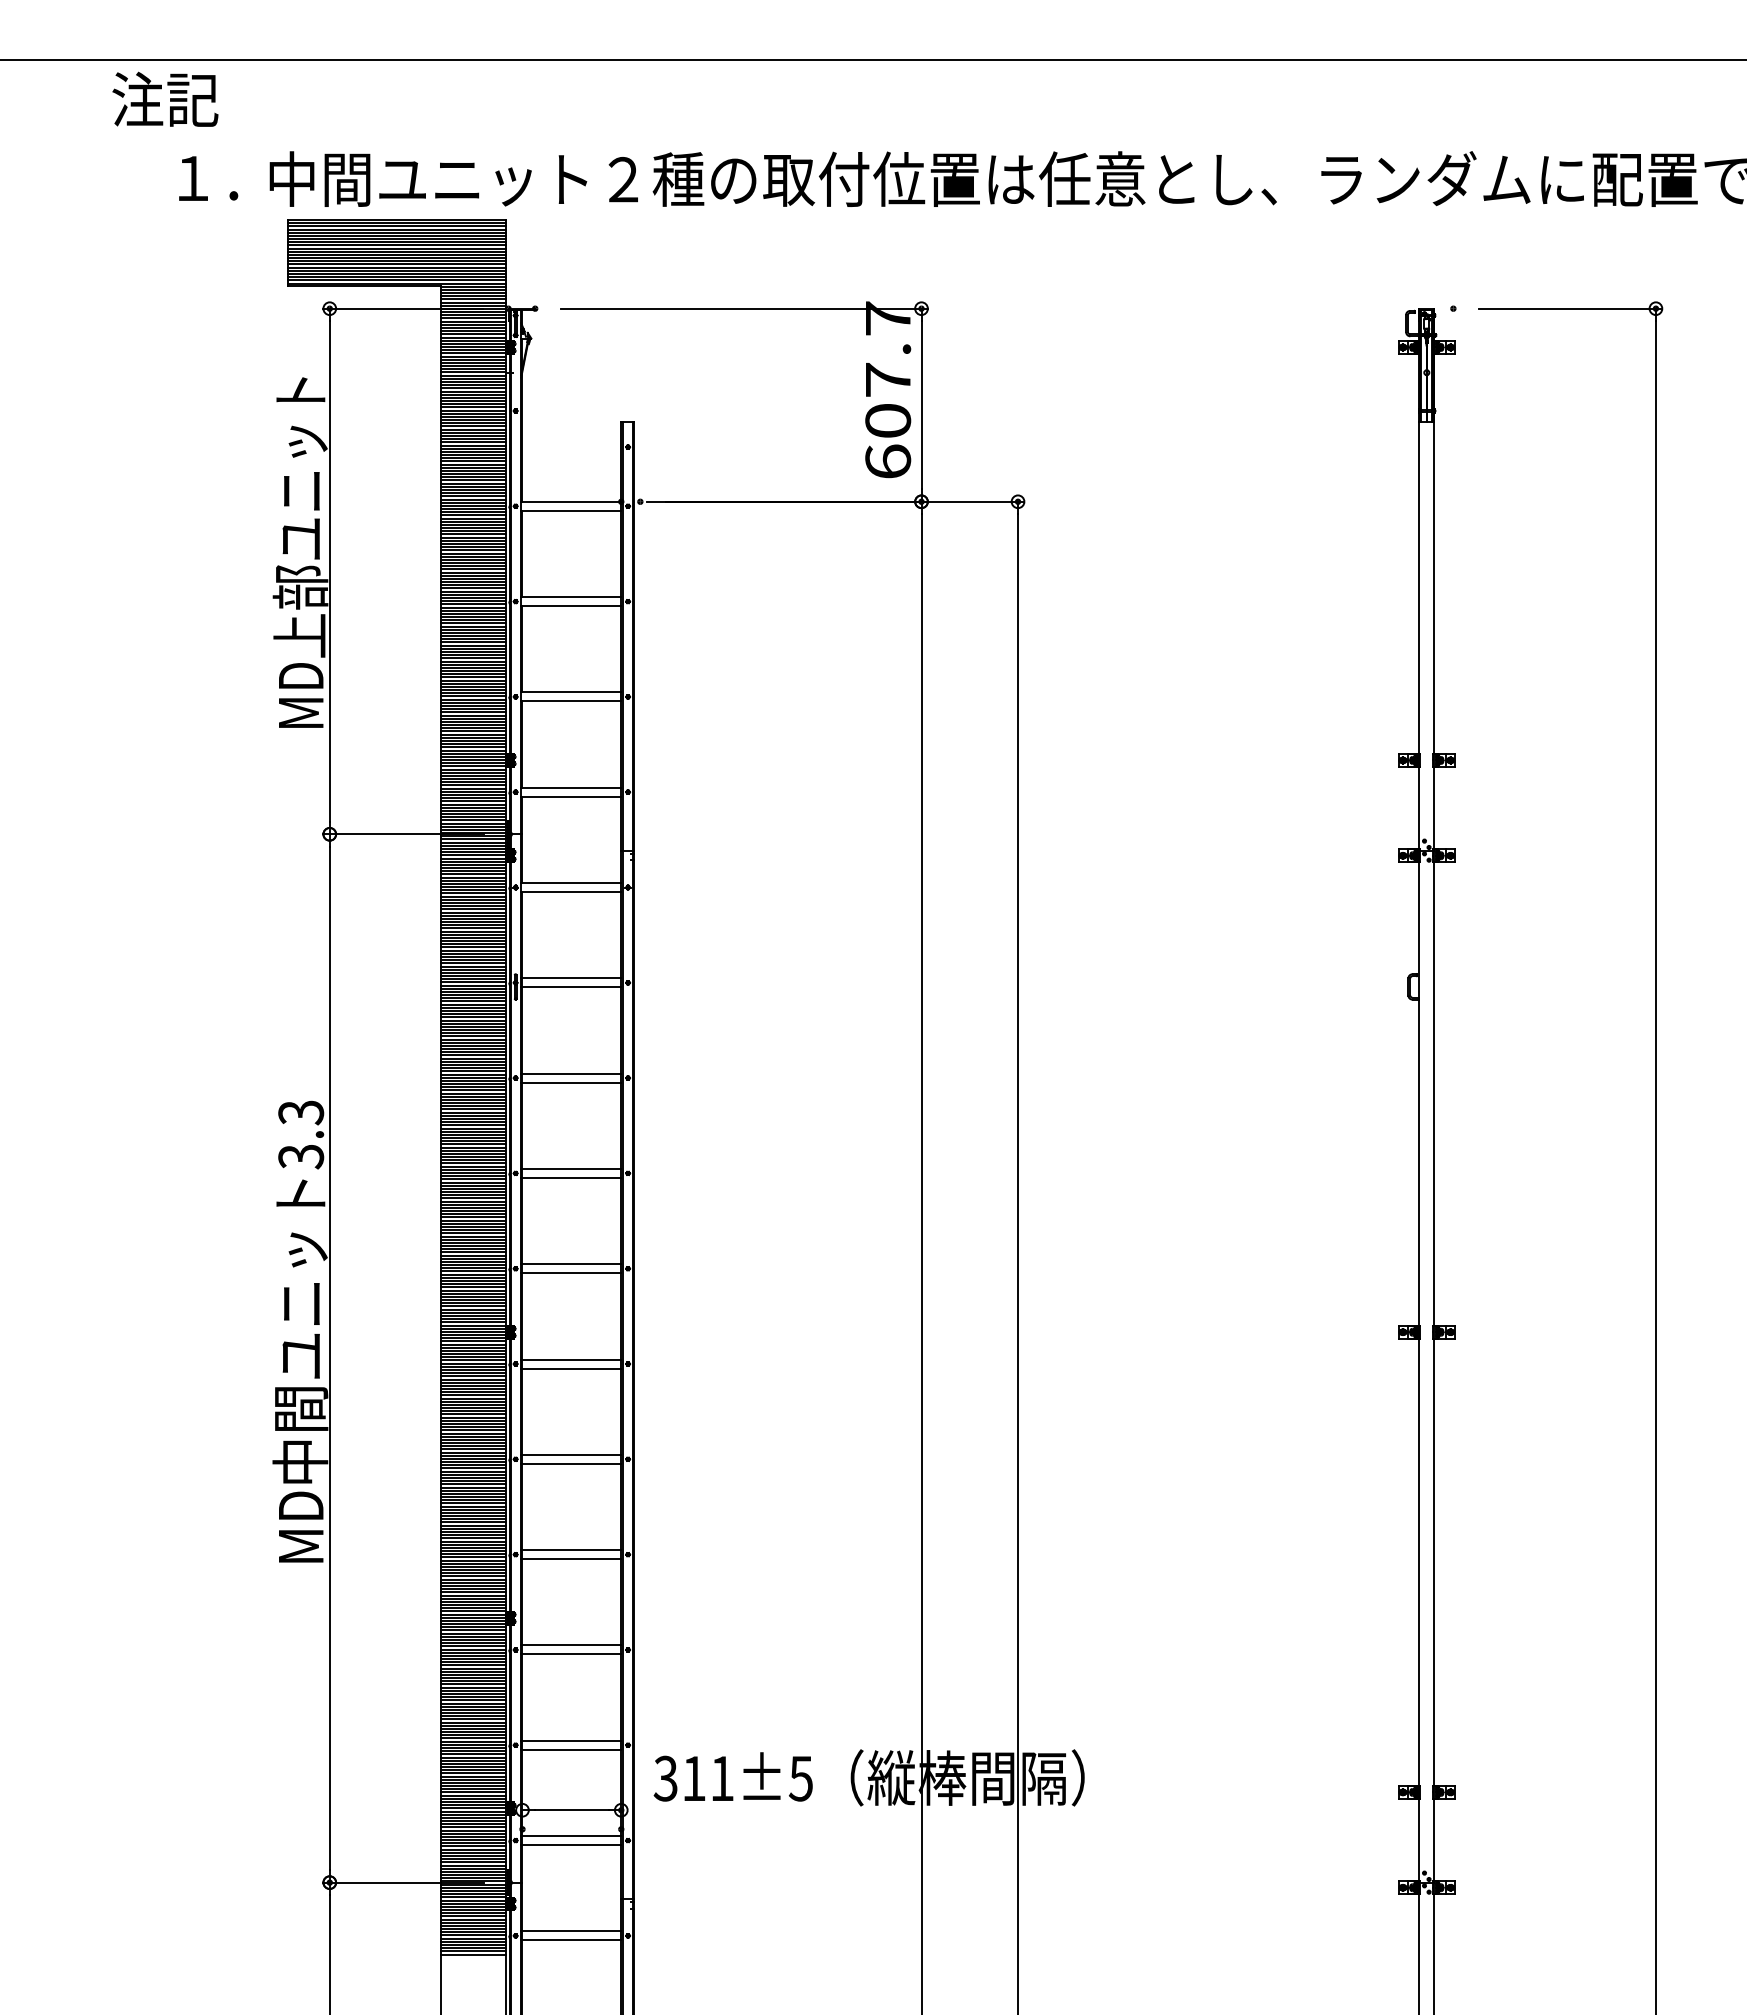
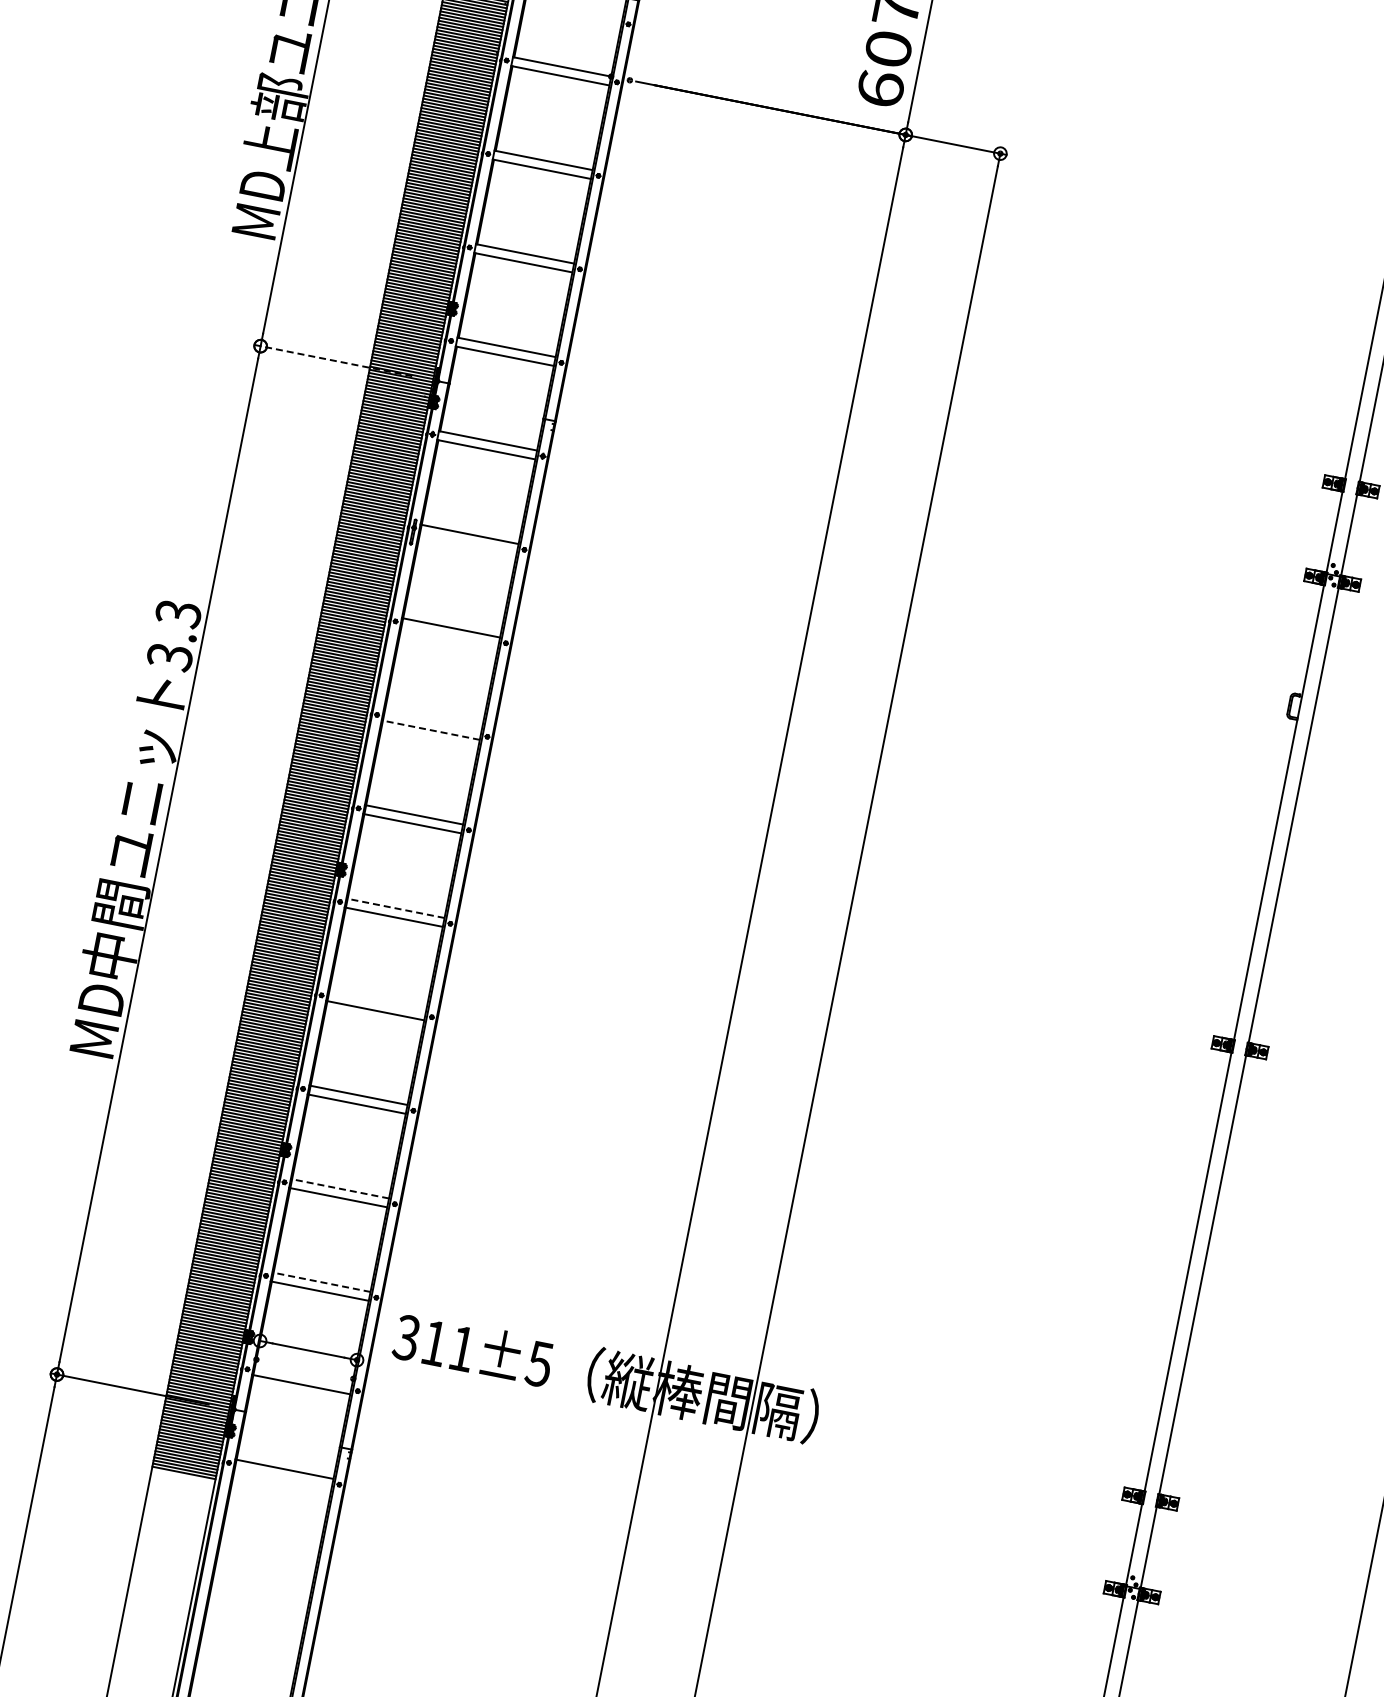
line: (403, 834) -> (332, 360), solid -> dashed
line: (571, 987) -> (468, 543), removed
line: (571, 1082) -> (449, 636), removed
line: (571, 1168) -> (432, 720), removed
line: (570, 1177) -> (430, 729), solid -> dashed
line: (570, 1359) -> (394, 908), solid -> dashed
line: (571, 1454) -> (377, 1001), removed
line: (570, 1645) -> (339, 1188), solid -> dashed
line: (570, 1740) -> (320, 1281), solid -> dashed
line: (571, 1836) -> (303, 1376), removed
line: (571, 1940) -> (282, 1478), removed

